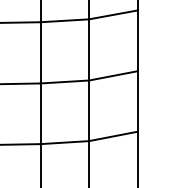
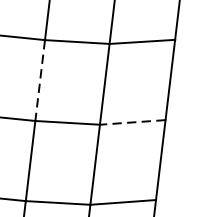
line: (40, 52) -> (40, 80), solid -> dashed
line: (113, 75) -> (132, 121), solid -> dashed

